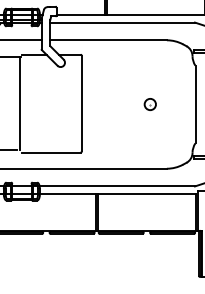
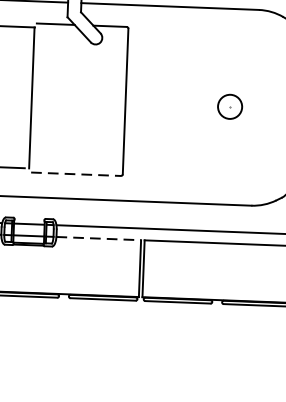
part: (149, 104) -> (228, 106), size x1.4
line: (51, 152) -> (76, 174), solid -> dashed
line: (67, 194) -> (98, 239), solid -> dashed

